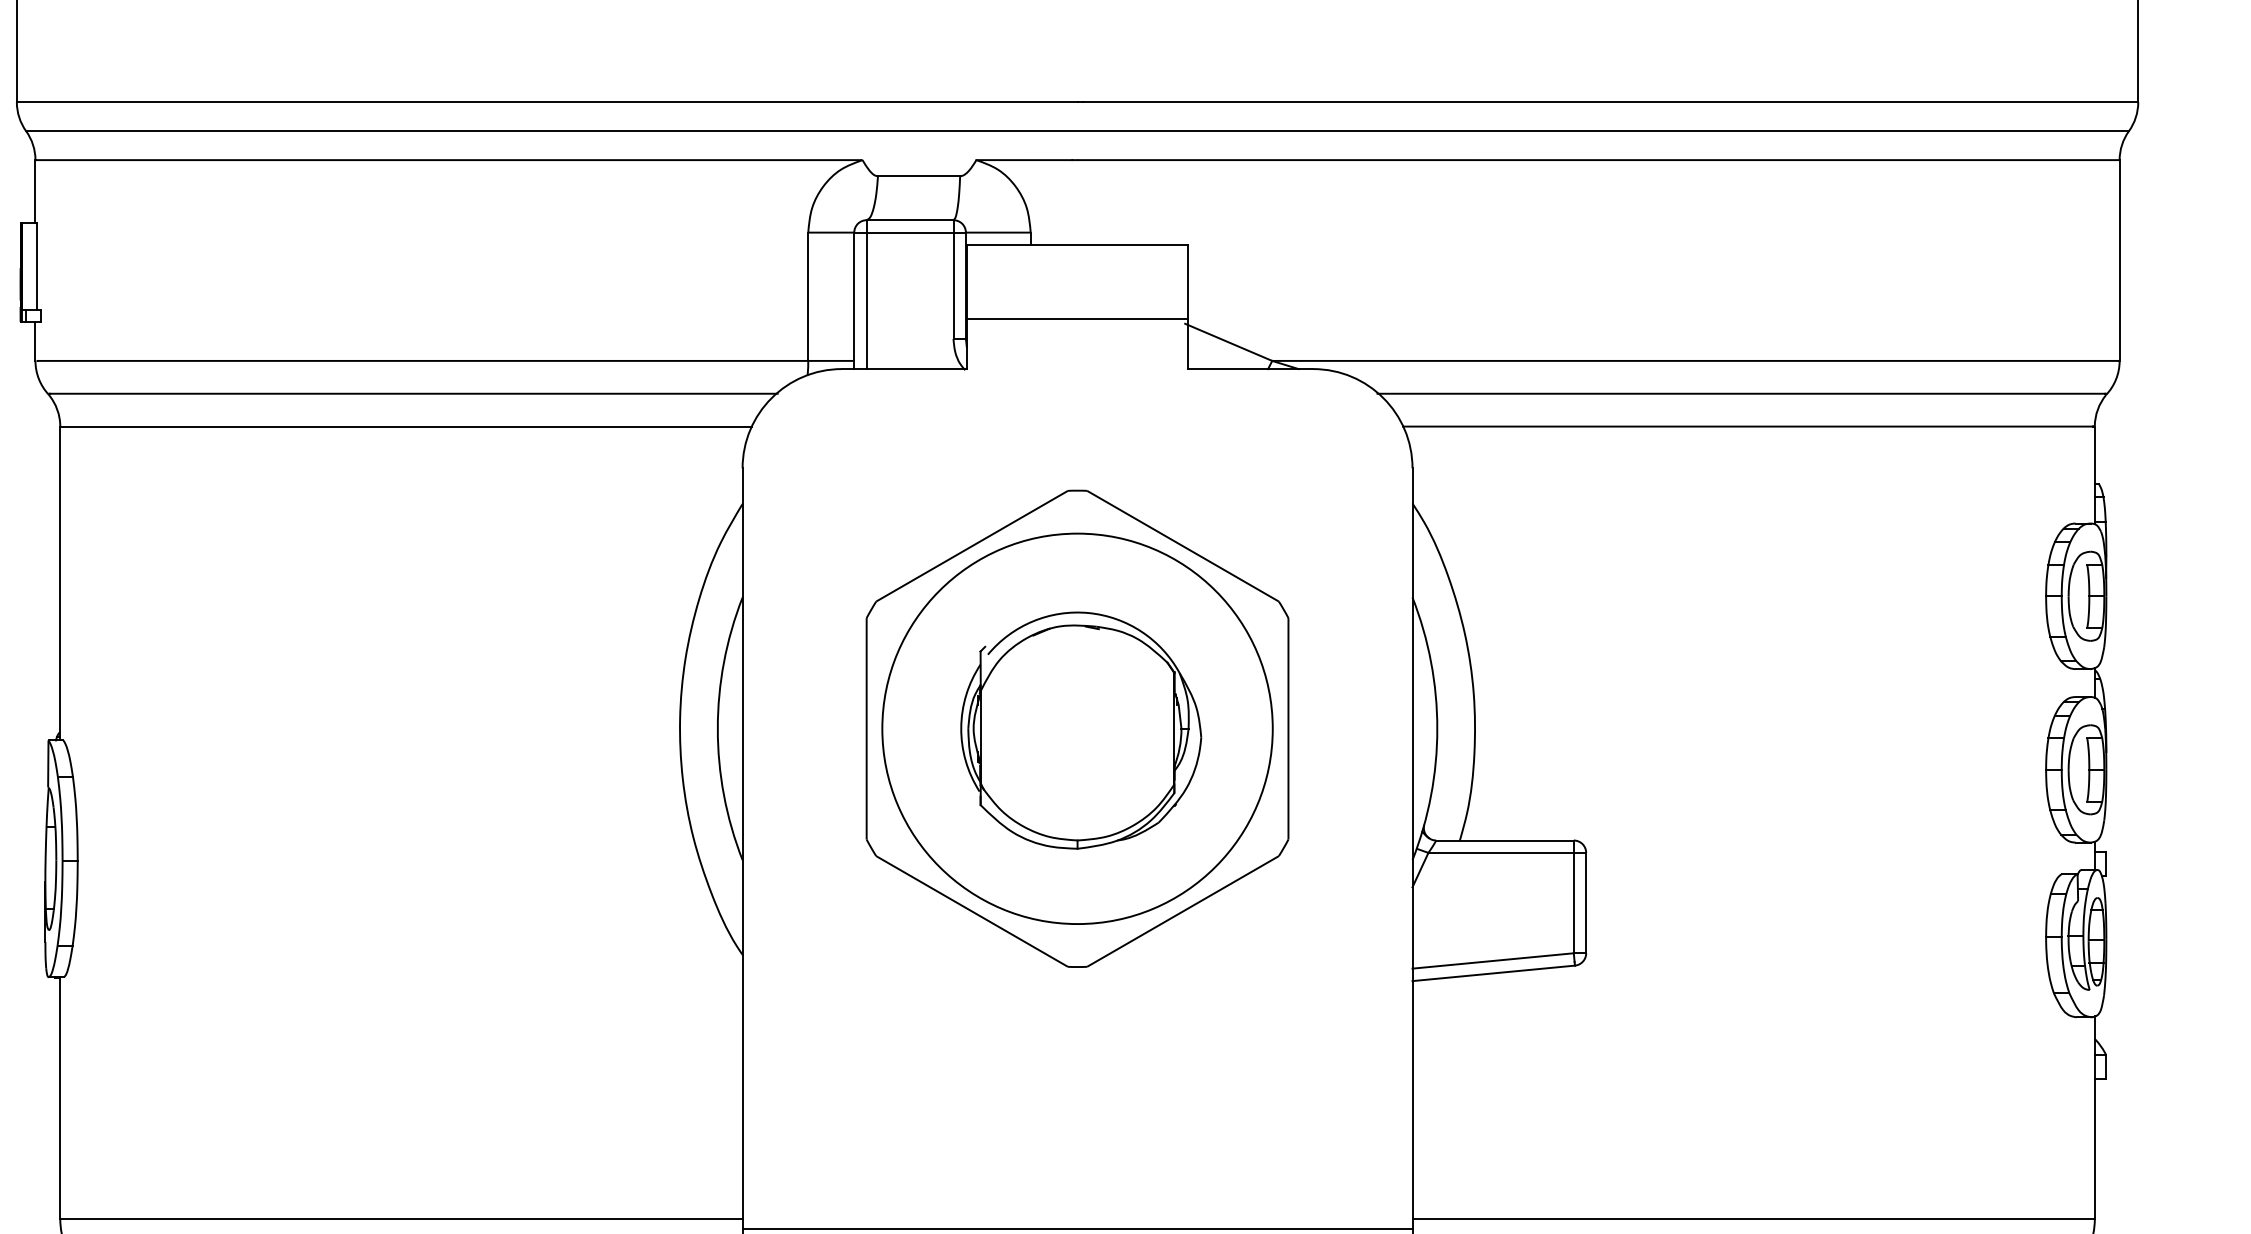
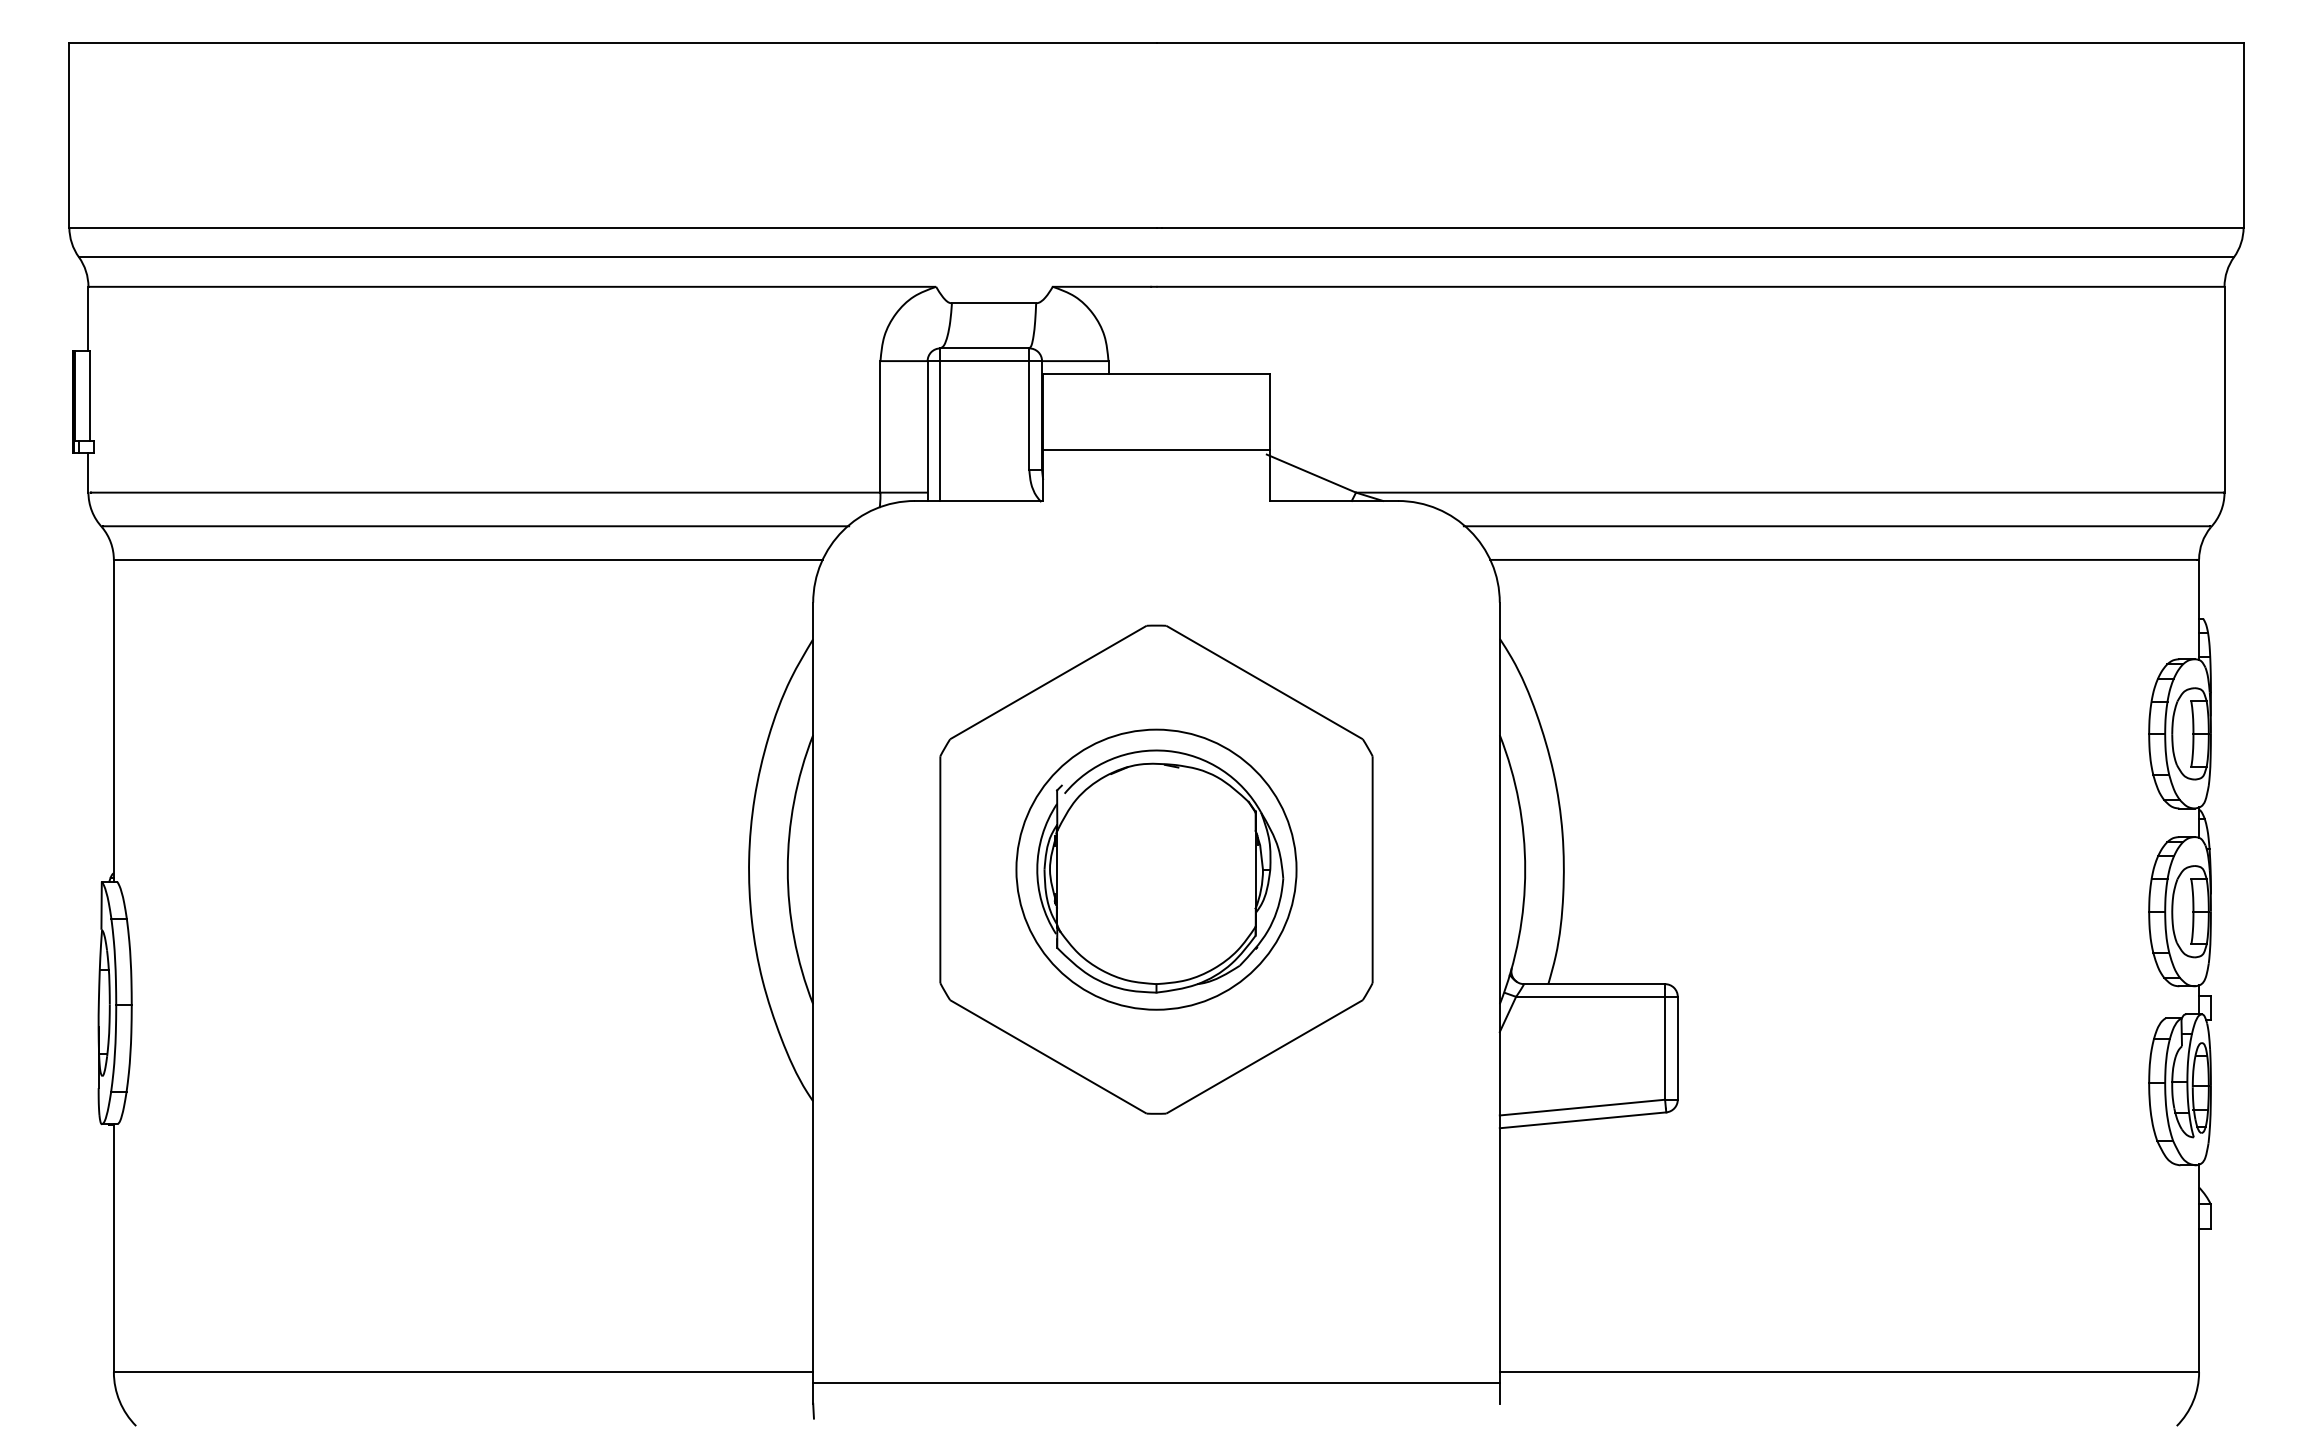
circle: (1077, 728) -> (1156, 869), size x0.7

